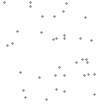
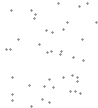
part: (49, 16) -> (49, 31), size x0.62
part: (59, 37) -> (54, 52), size x1.43
part: (81, 61) -> (70, 78), size x1.43

